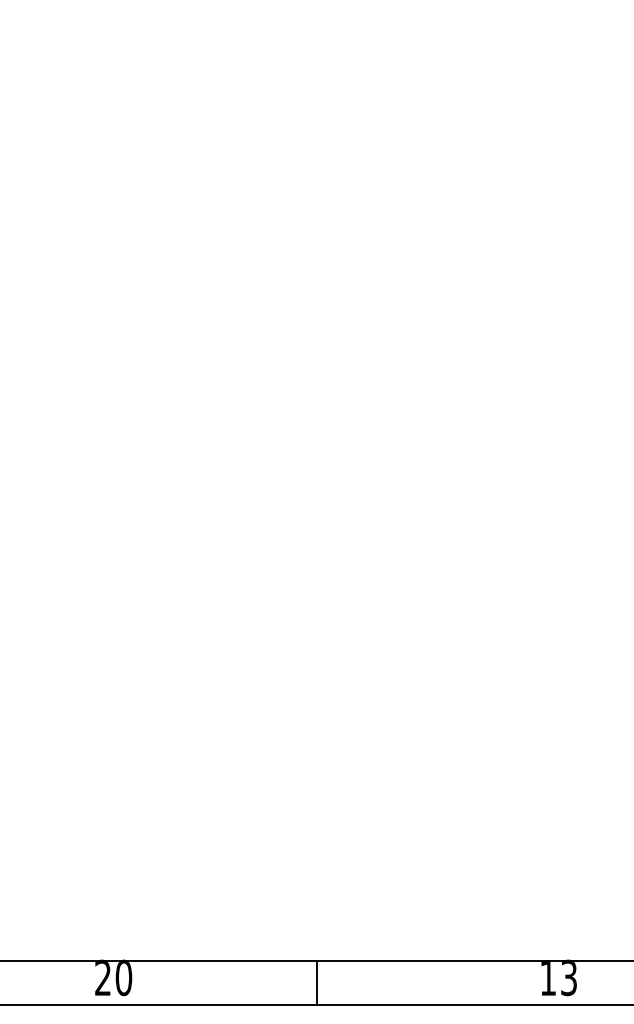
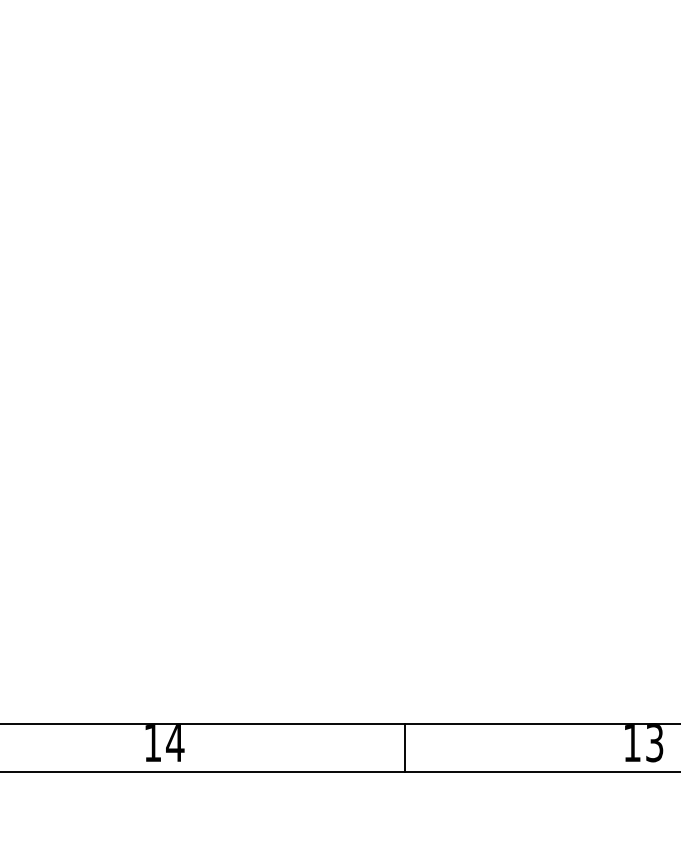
text: (113, 977) -> (164, 742), 20 -> 14
line: (316, 982) -> (404, 747), moved

